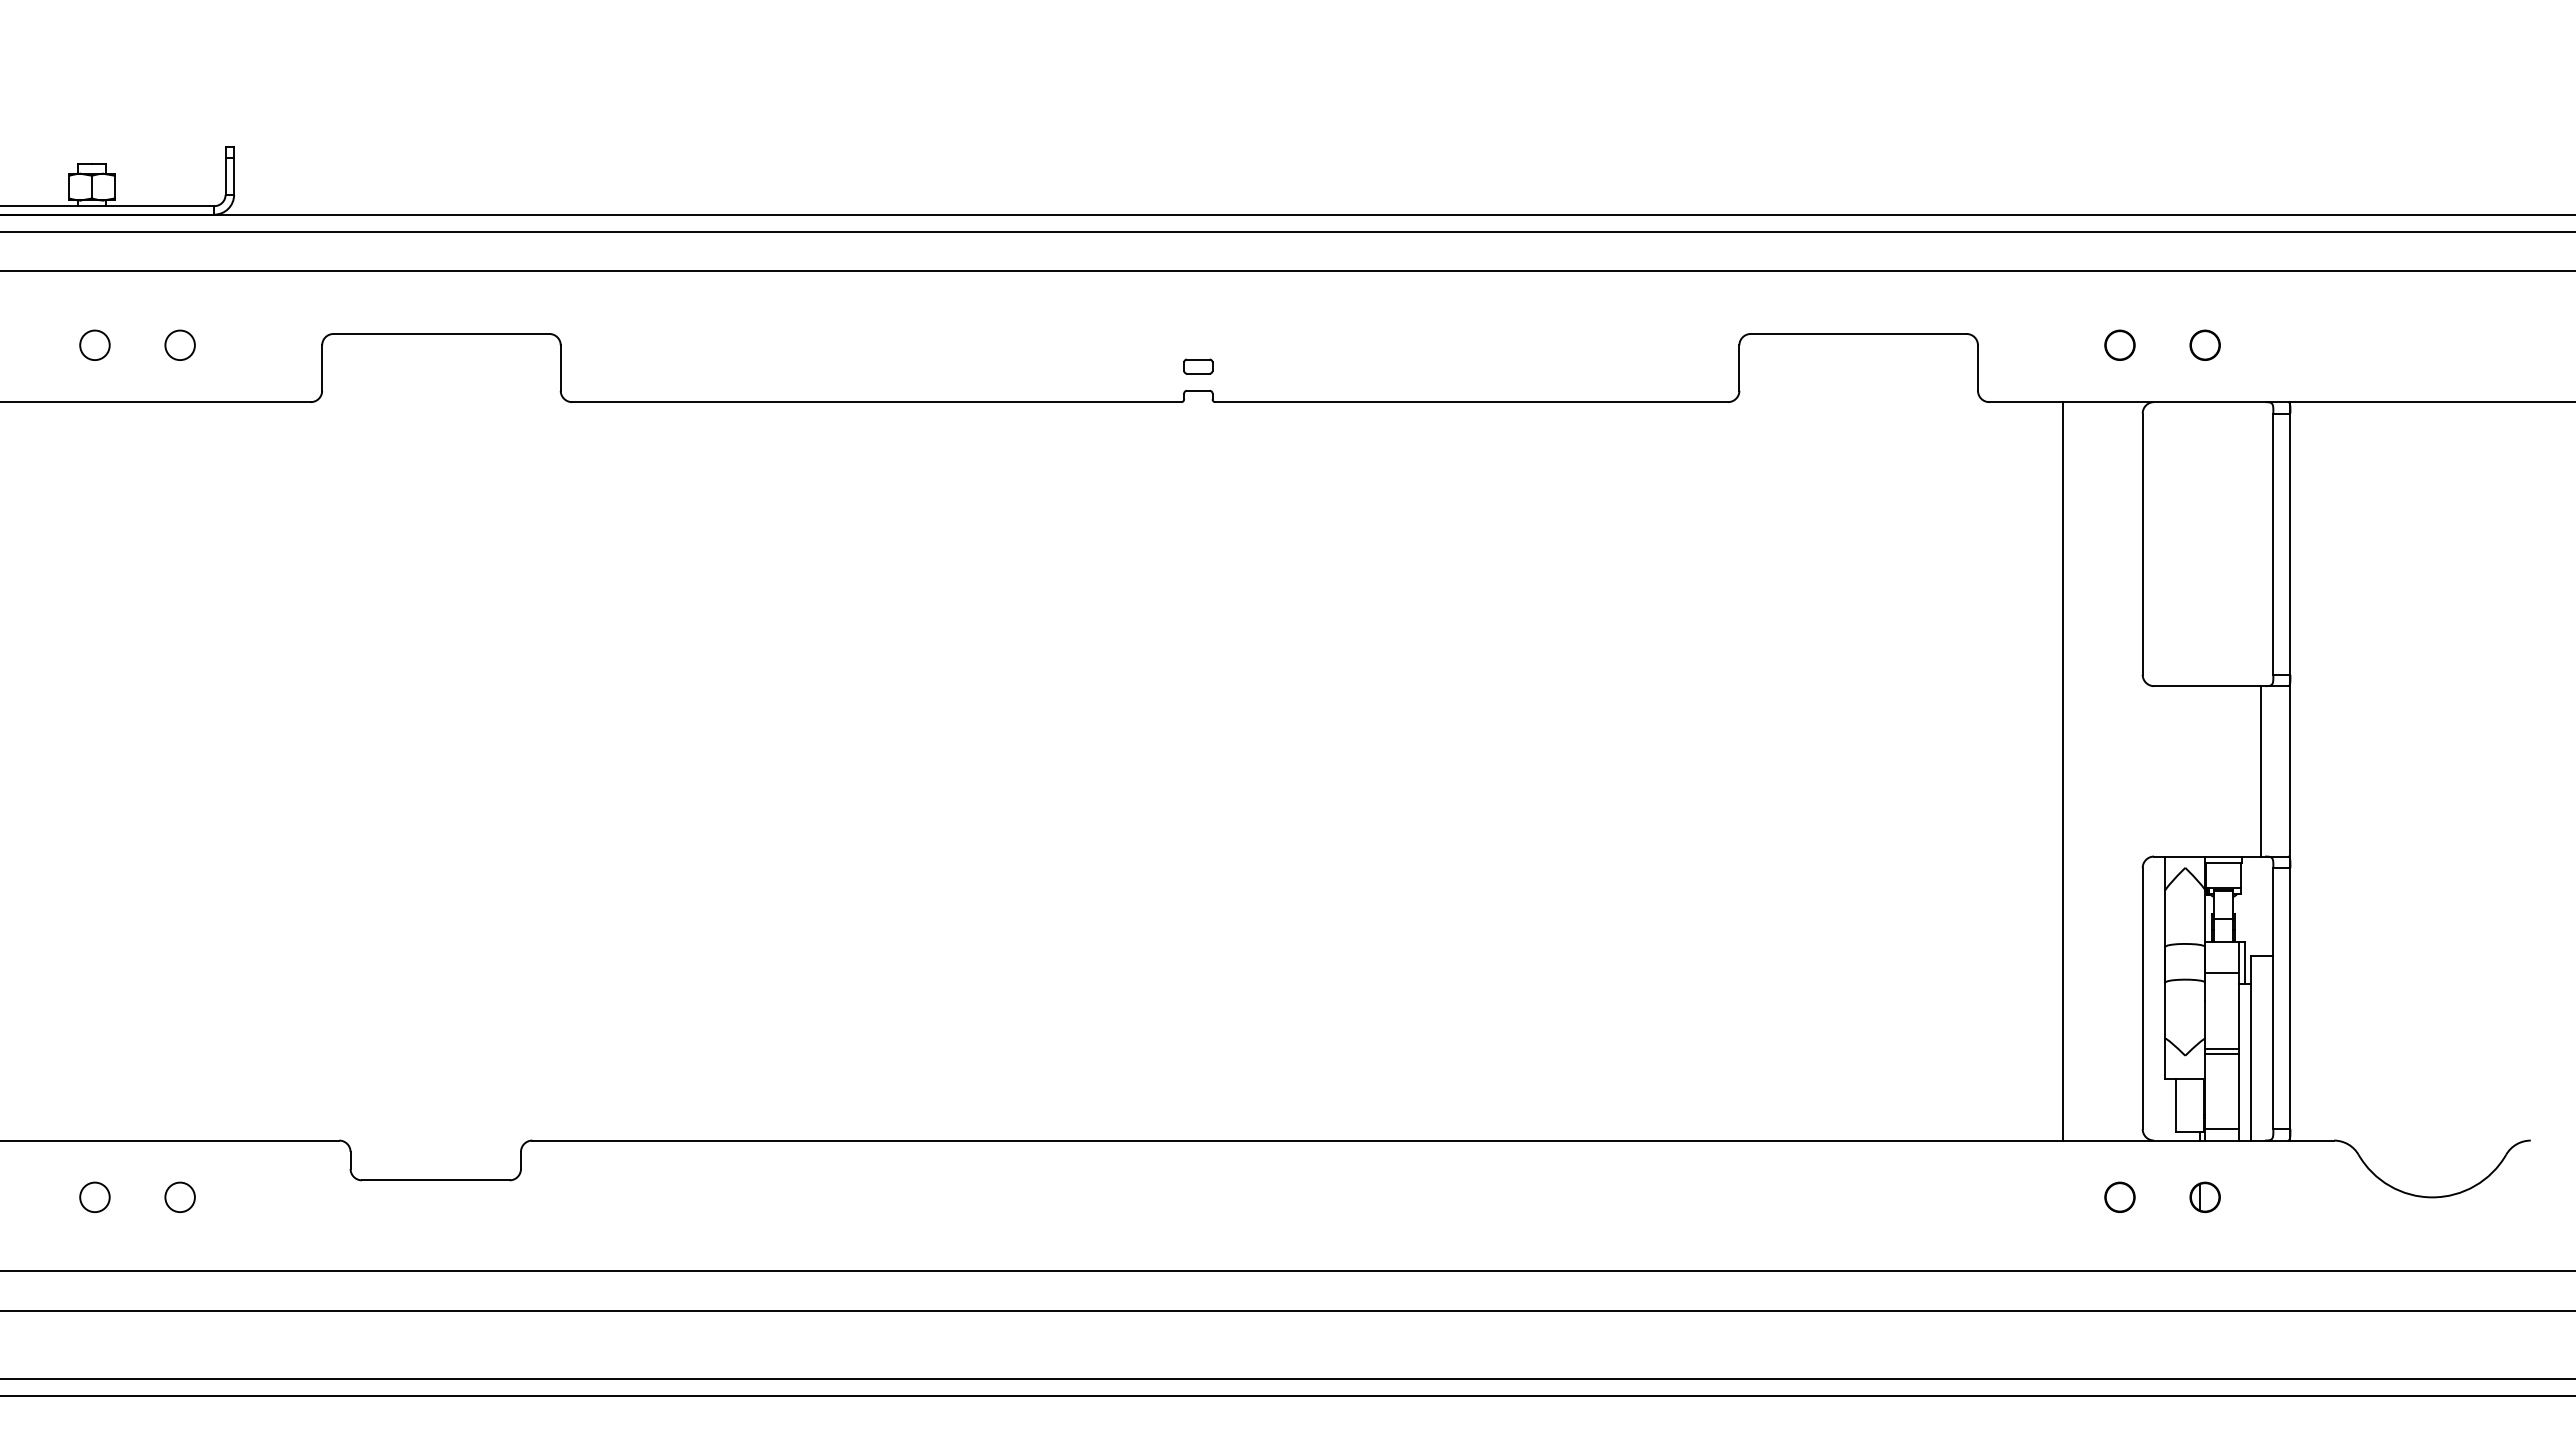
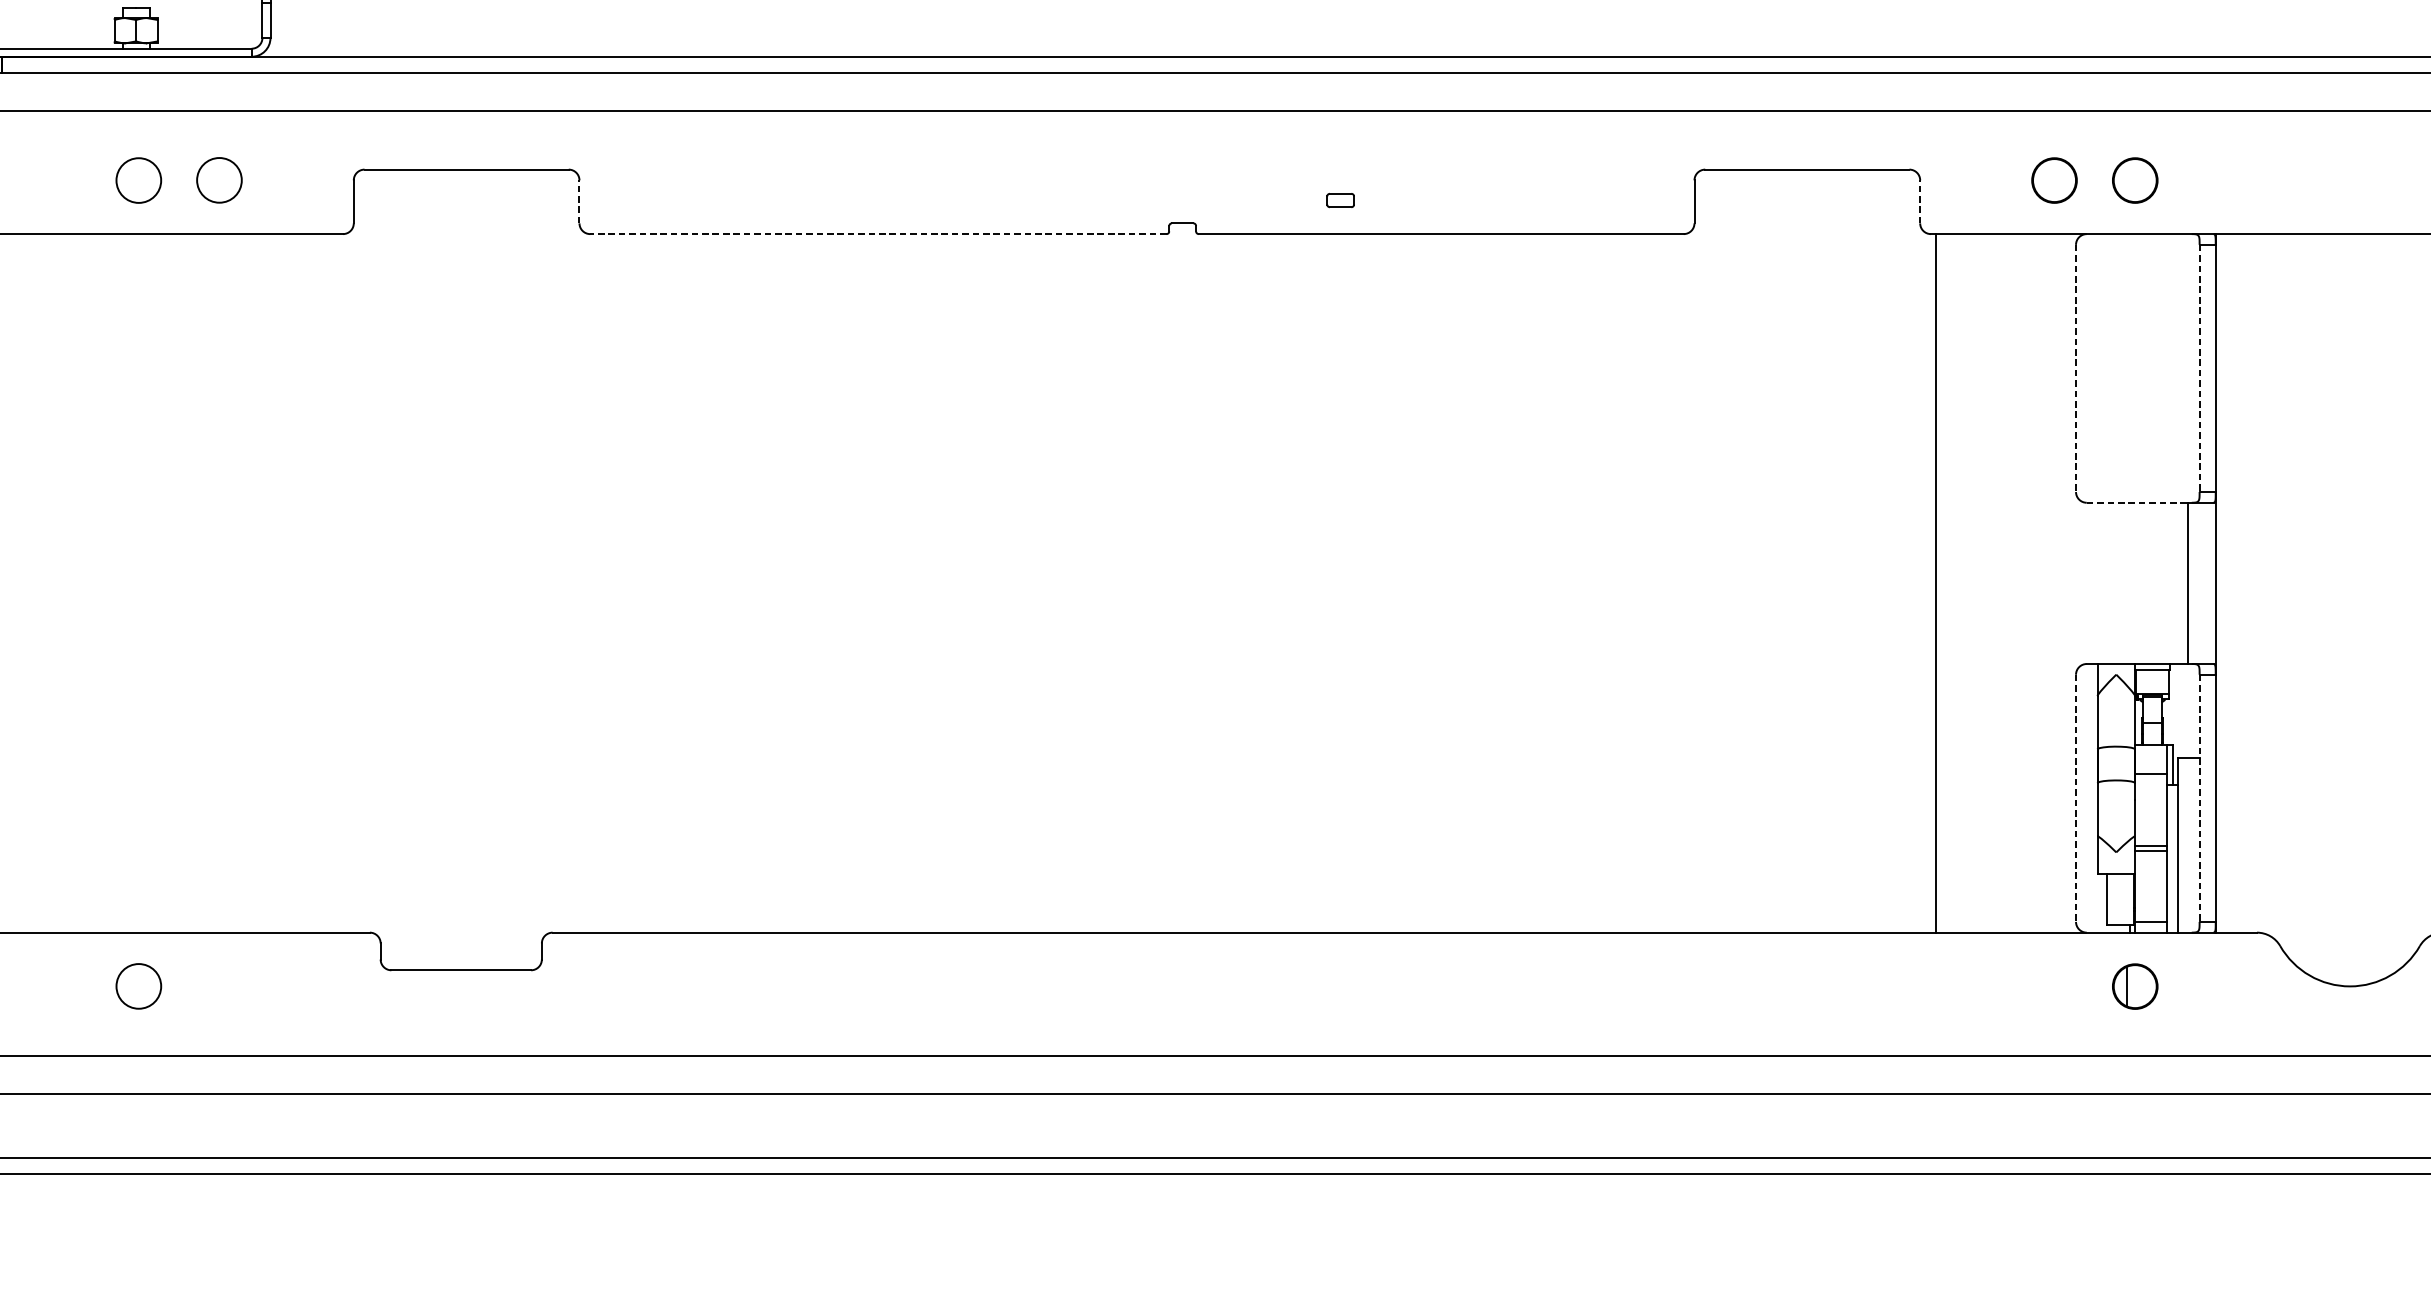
circle: (94, 344) -> (138, 179), size x1.6
circle: (2119, 344) -> (2054, 179), size x1.6
circle: (2204, 344) -> (2134, 179), size x1.6
circle: (179, 345) -> (218, 180), size x1.6
part: (1198, 366) -> (1340, 200), moved
line: (560, 368) -> (579, 202), solid -> dashed
line: (1977, 368) -> (1919, 202), solid -> dashed
line: (876, 402) -> (878, 234), solid -> dashed
line: (2142, 544) -> (2075, 368), solid -> dashed
line: (2273, 544) -> (2199, 368), solid -> dashed
line: (2207, 686) -> (2137, 503), solid -> dashed
line: (2063, 771) -> (1936, 583), moved
line: (2142, 998) -> (2075, 798), solid -> dashed
line: (2273, 998) -> (2199, 798), solid -> dashed
circle: (179, 1196) -> (218, 985), removed
circle: (2119, 1196) -> (2054, 985), removed
part: (2204, 1196) -> (2134, 985), size x1.6
circle: (94, 1197) -> (138, 986), size x1.6

